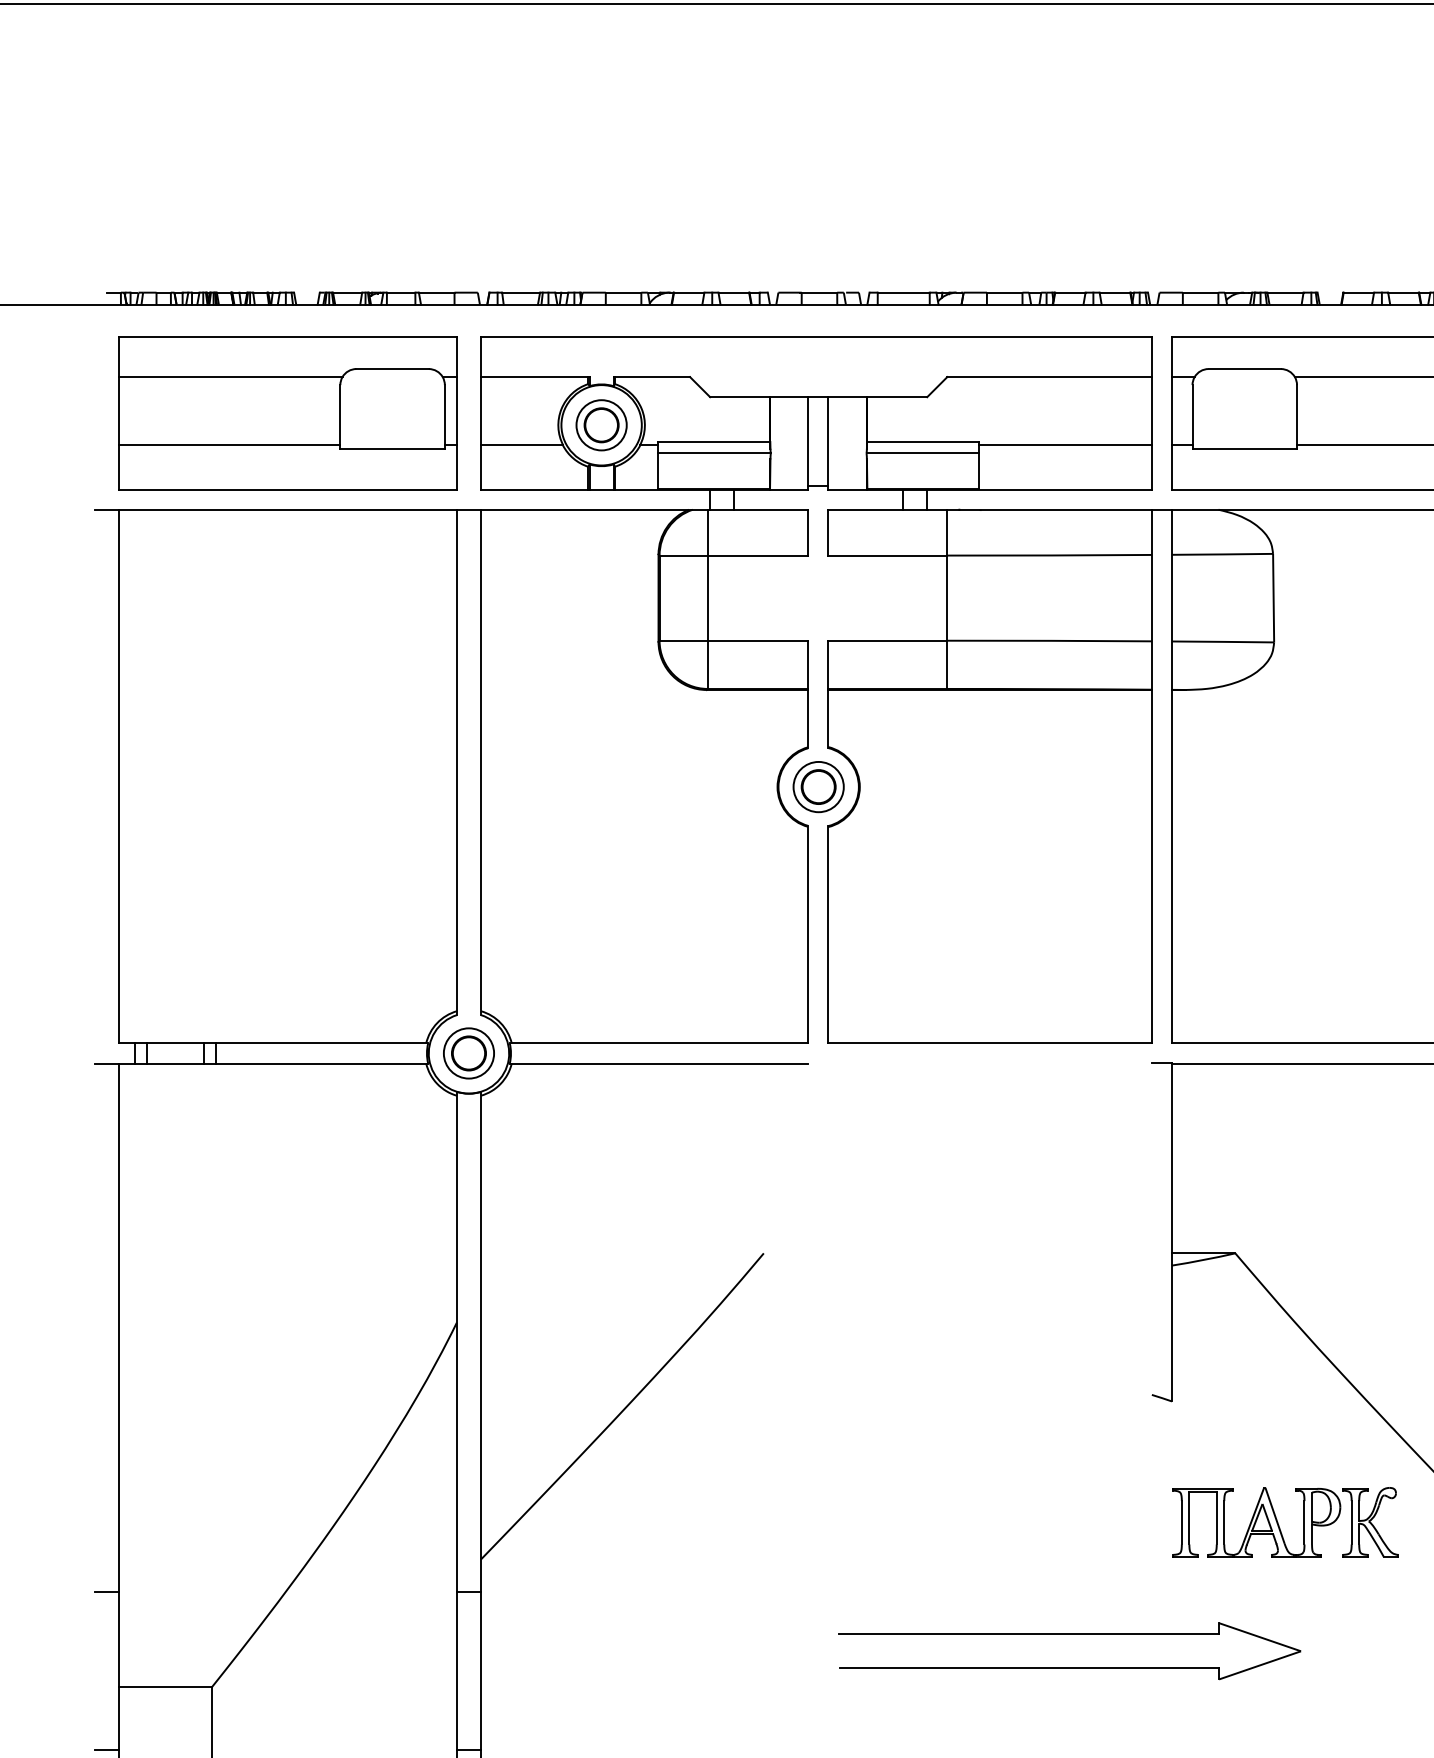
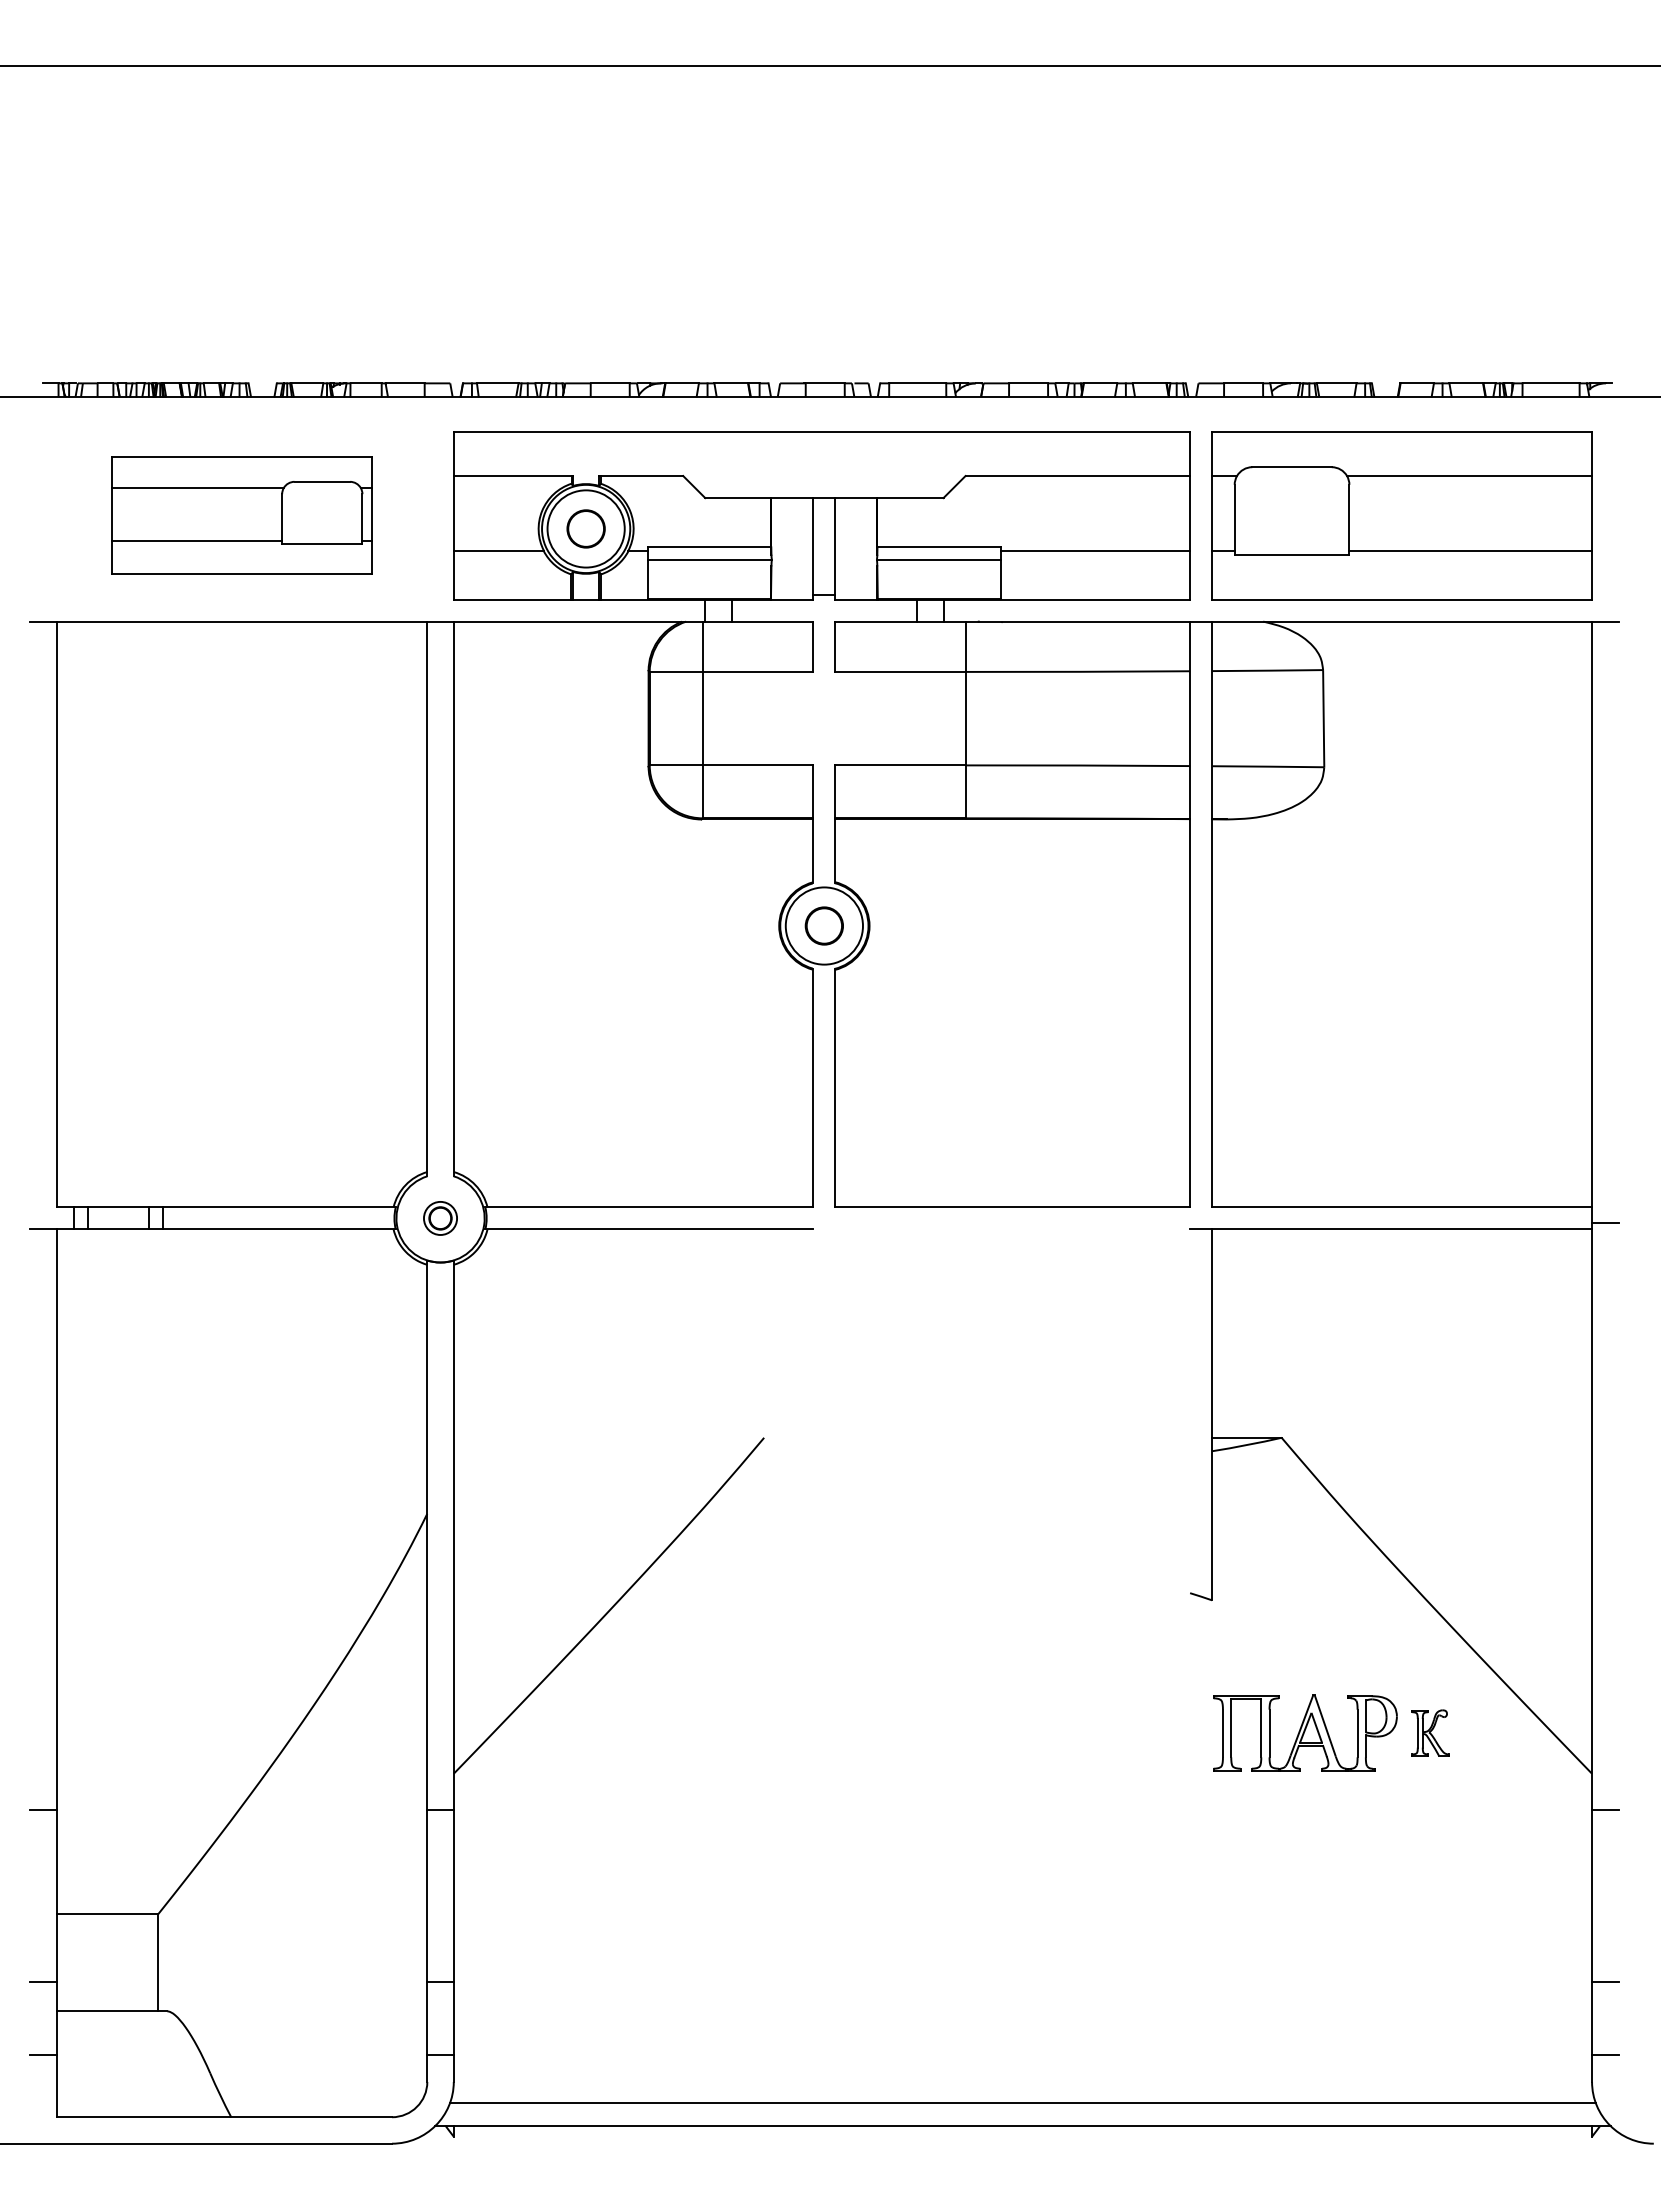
part: (287, 413) -> (241, 515), size x0.7
circle: (601, 424) -> (585, 528), size x1.4
circle: (817, 786) -> (823, 925), size x1.4
part: (468, 1053) -> (440, 1218), size x0.6
part: (1370, 1521) -> (1430, 1732), size x0.6
part: (1069, 1634) -> (1099, 1856), removed

